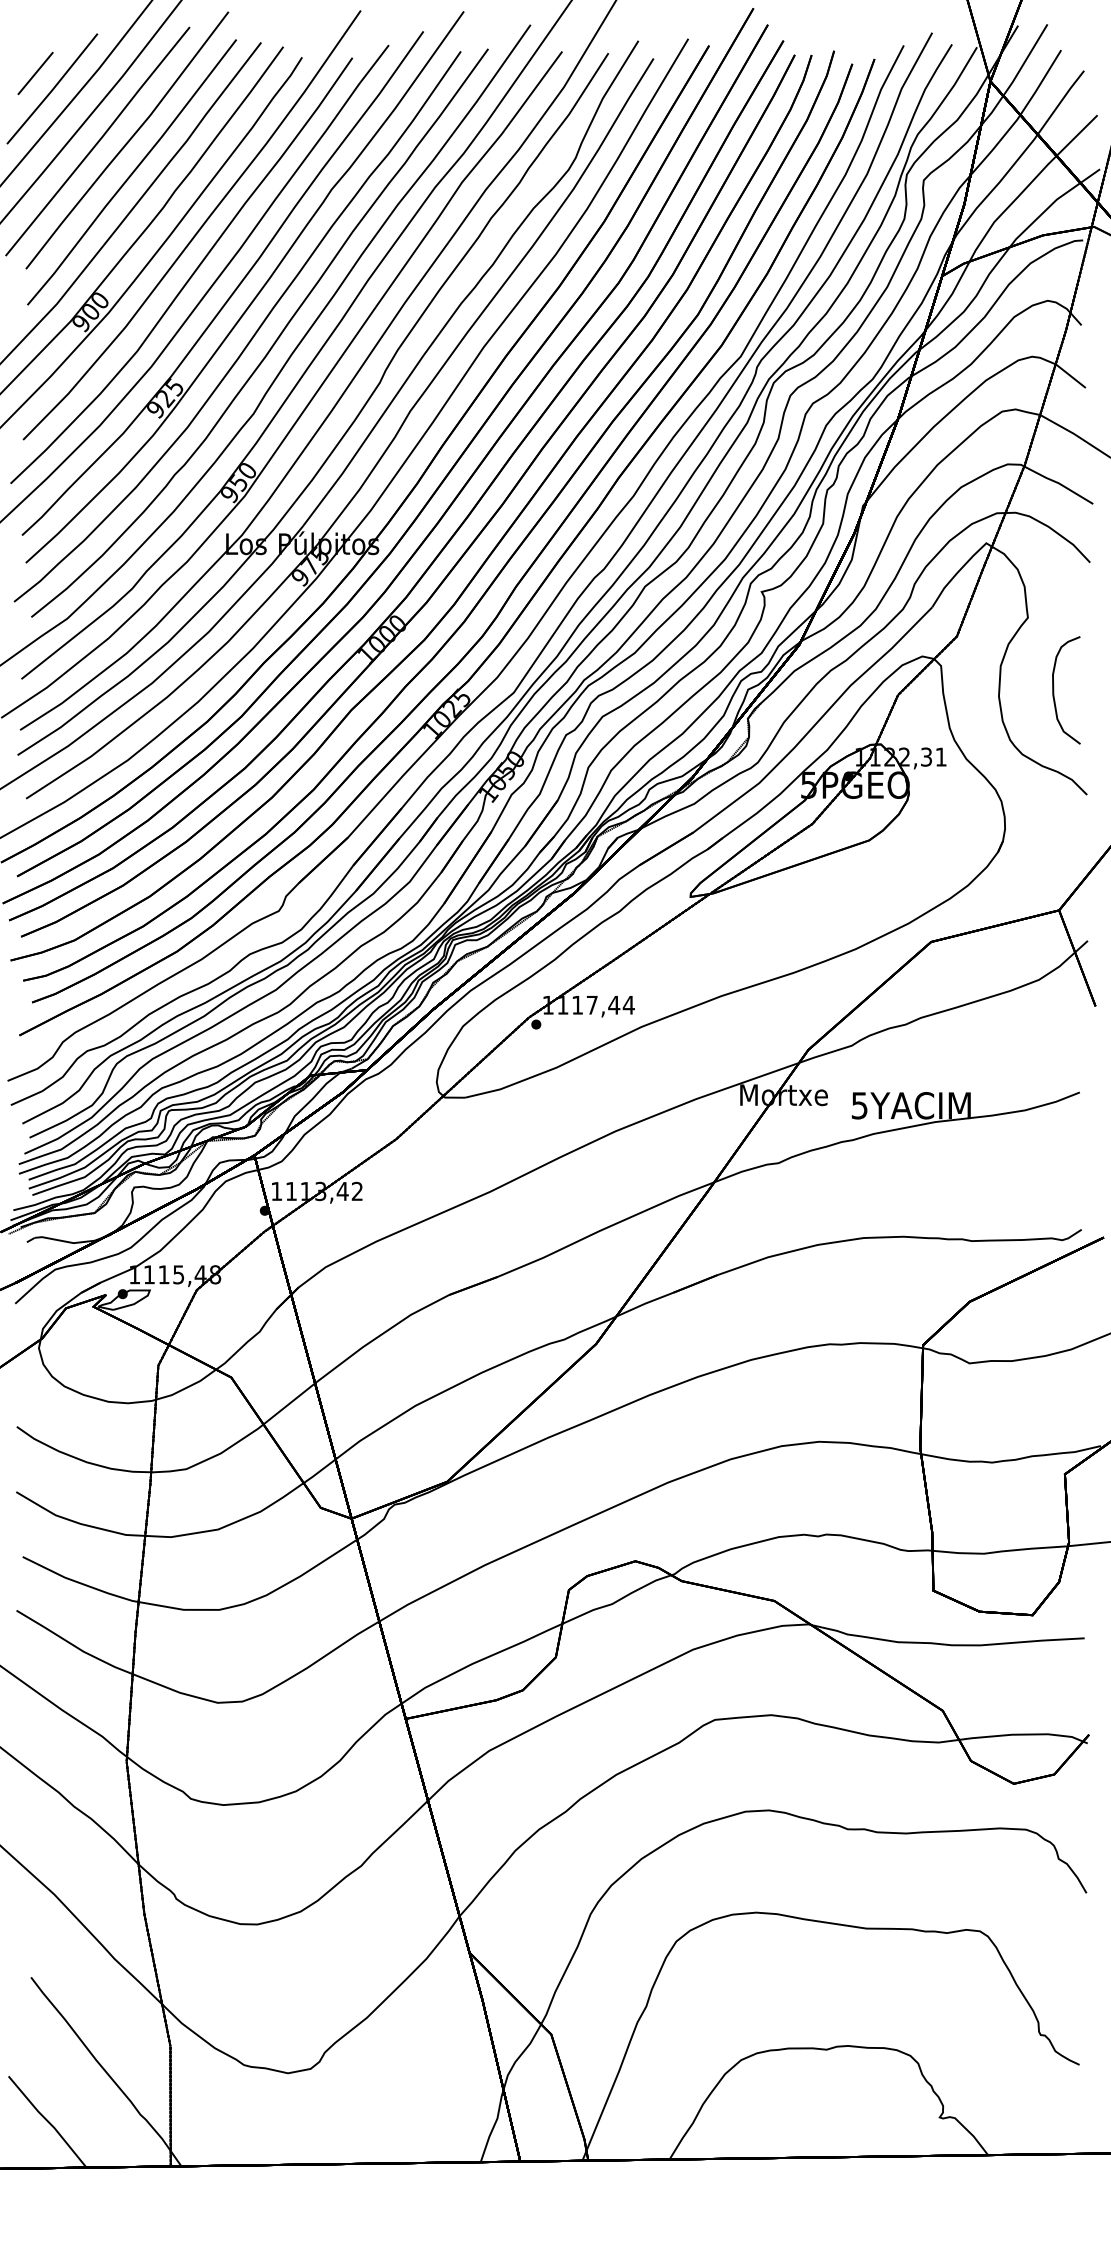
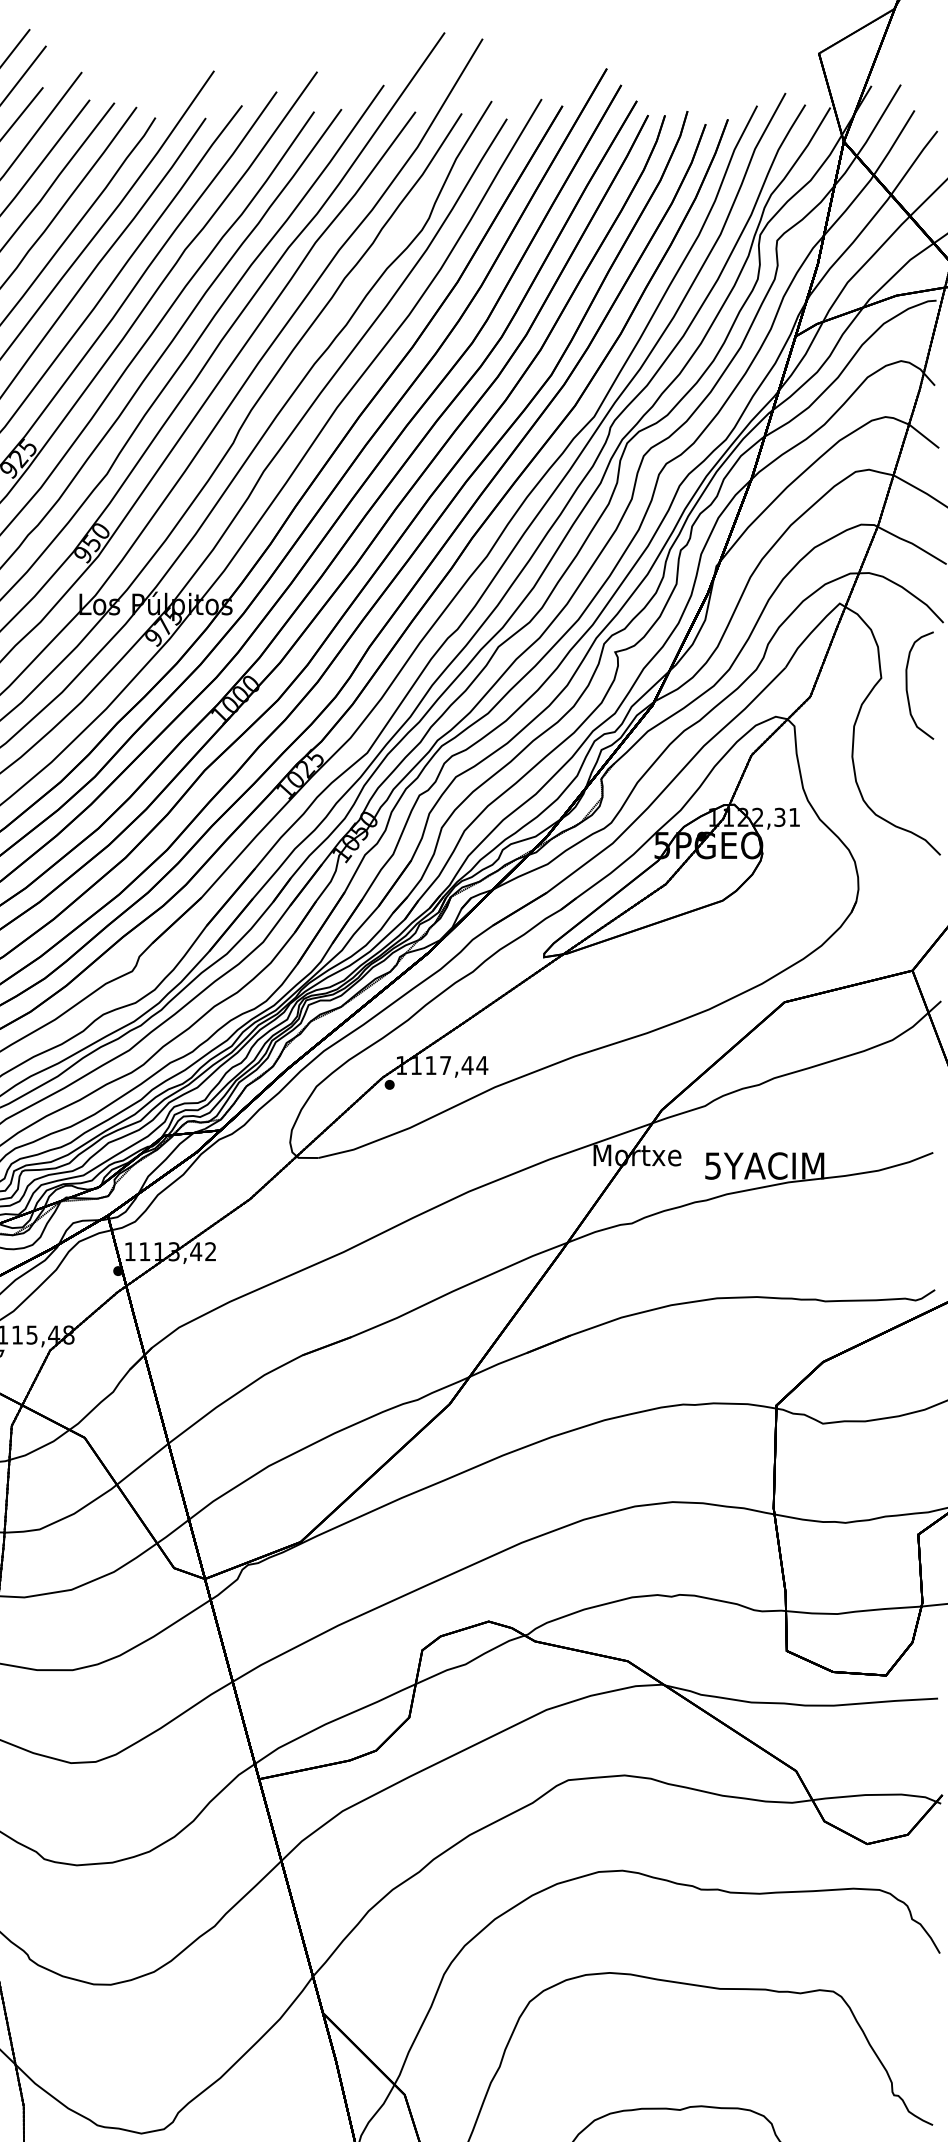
curve: (1054, 690) -> (907, 685), moved

